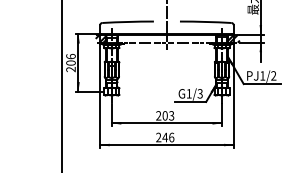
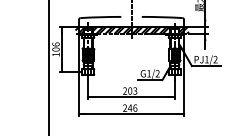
hatch: (166, 38) -> (131, 30), added
text: (70, 69) -> (55, 54), 206 -> 106
text: (199, 94) -> (157, 74), G1/3 -> G1/2

